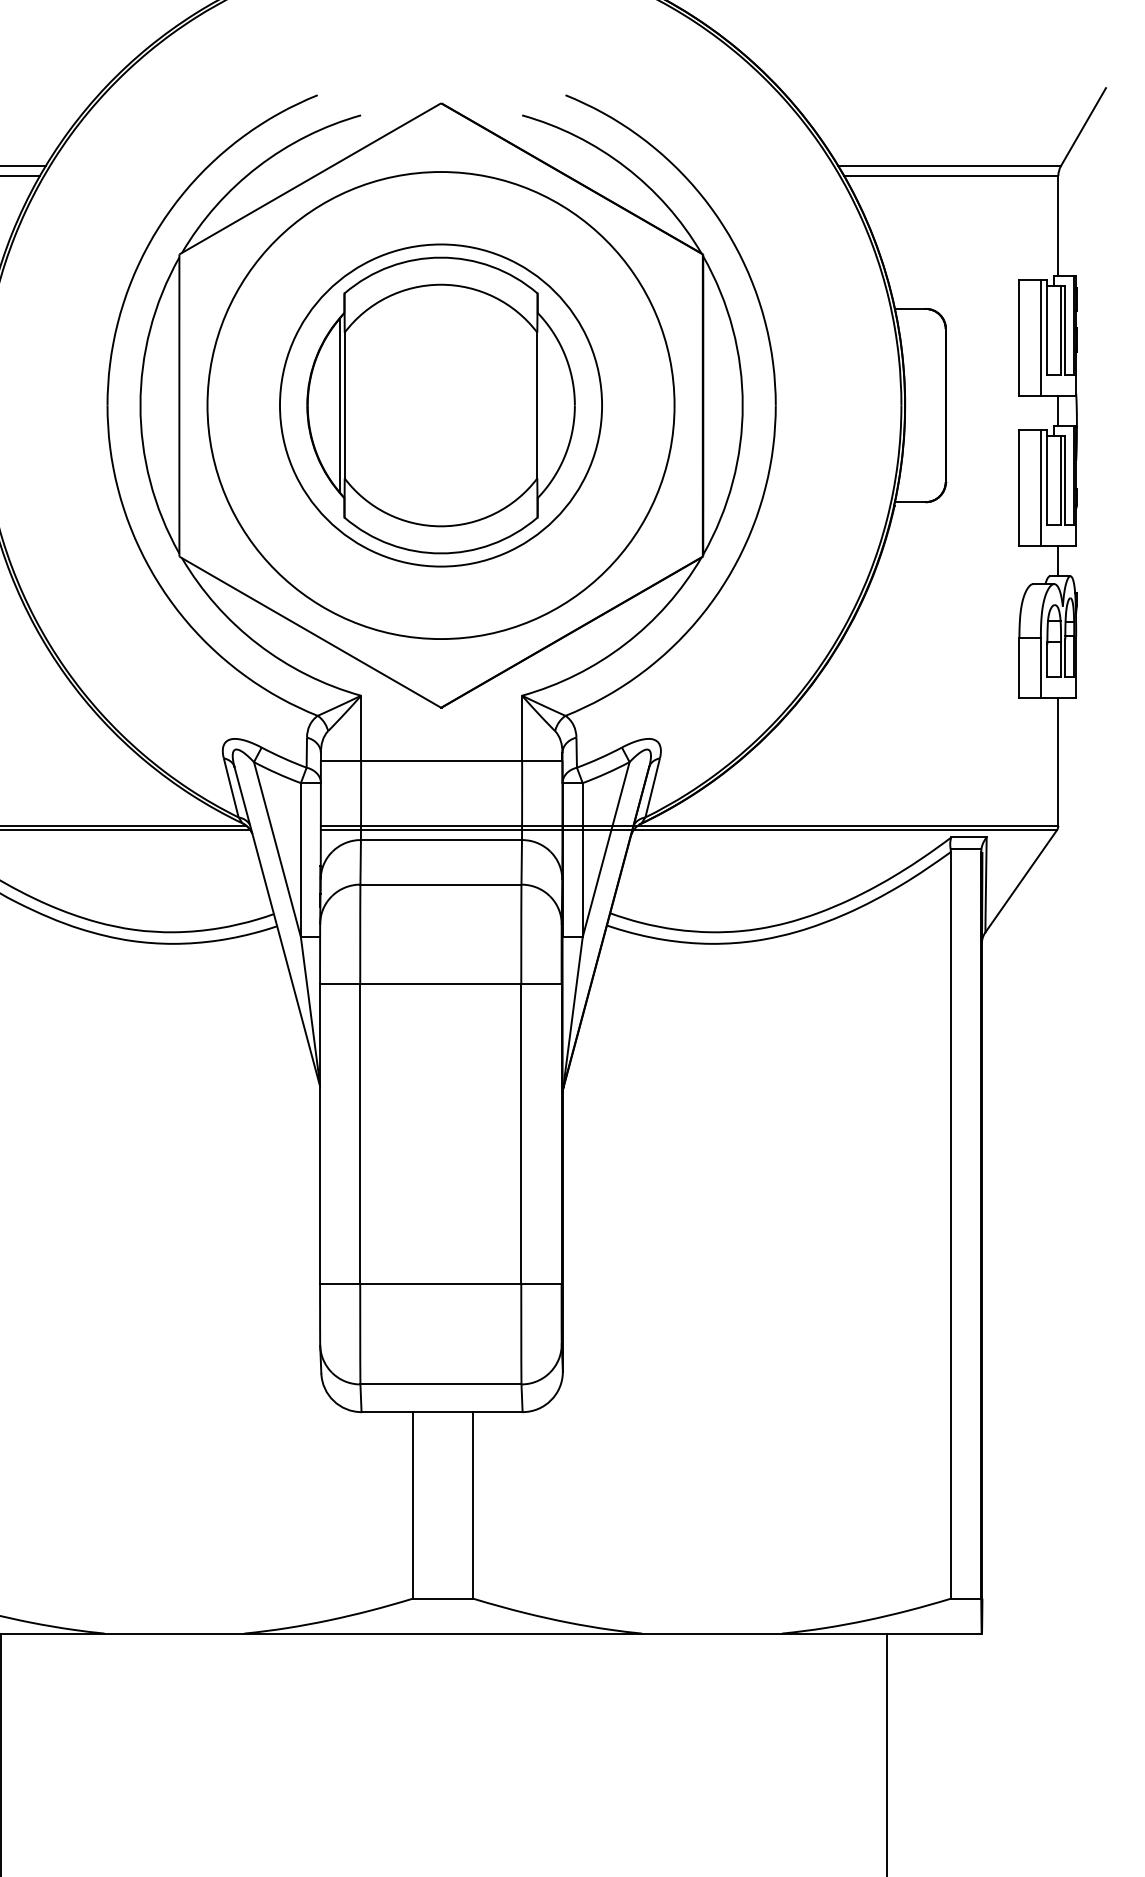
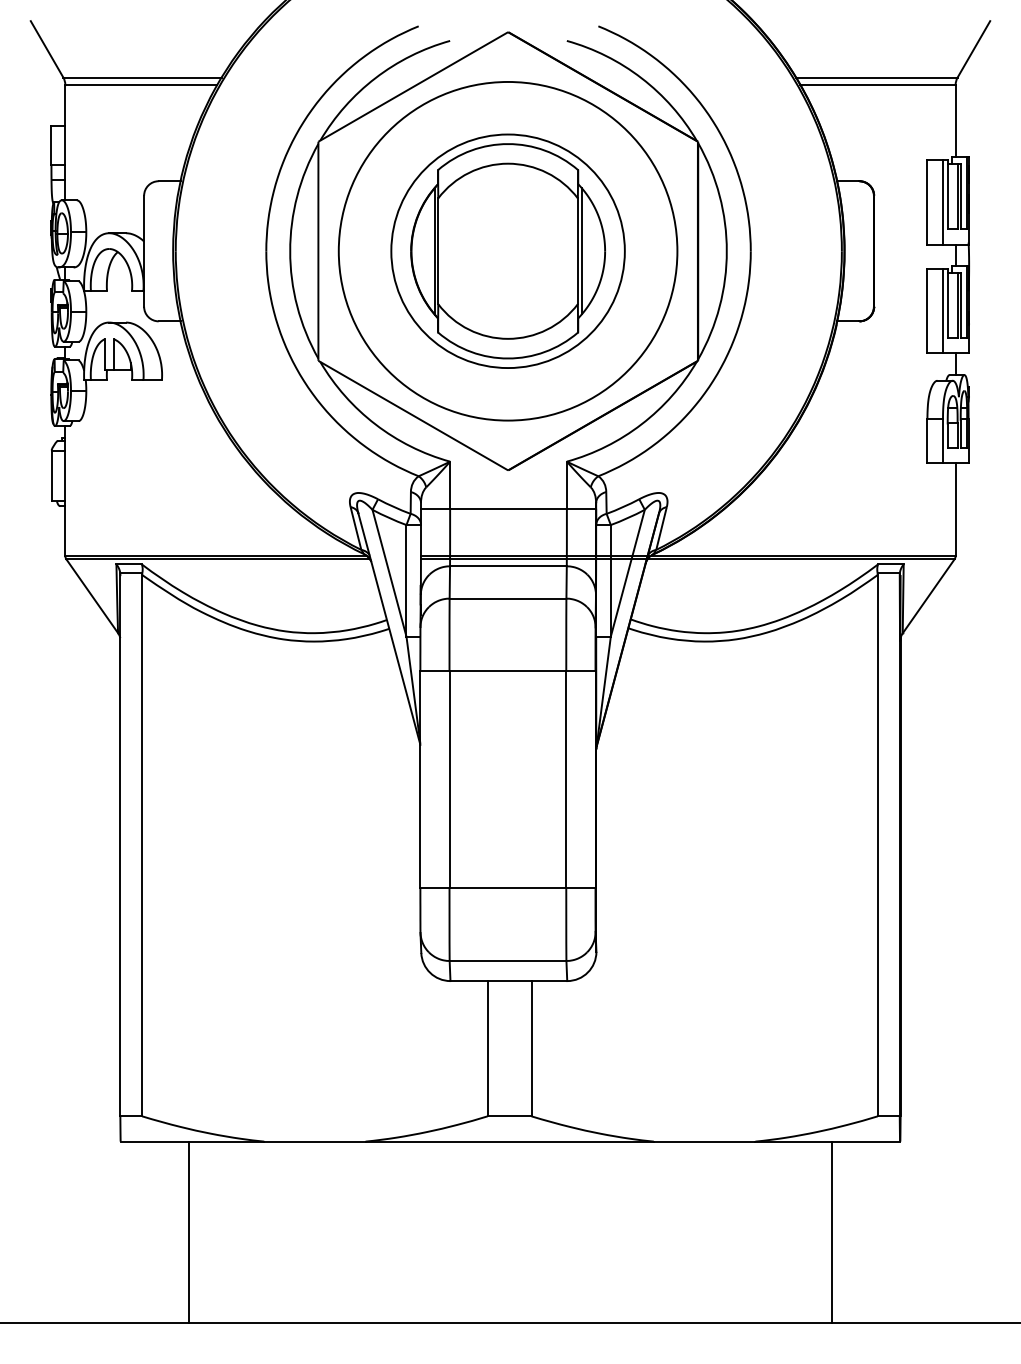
line: (542, 405) -> (581, 251), added

